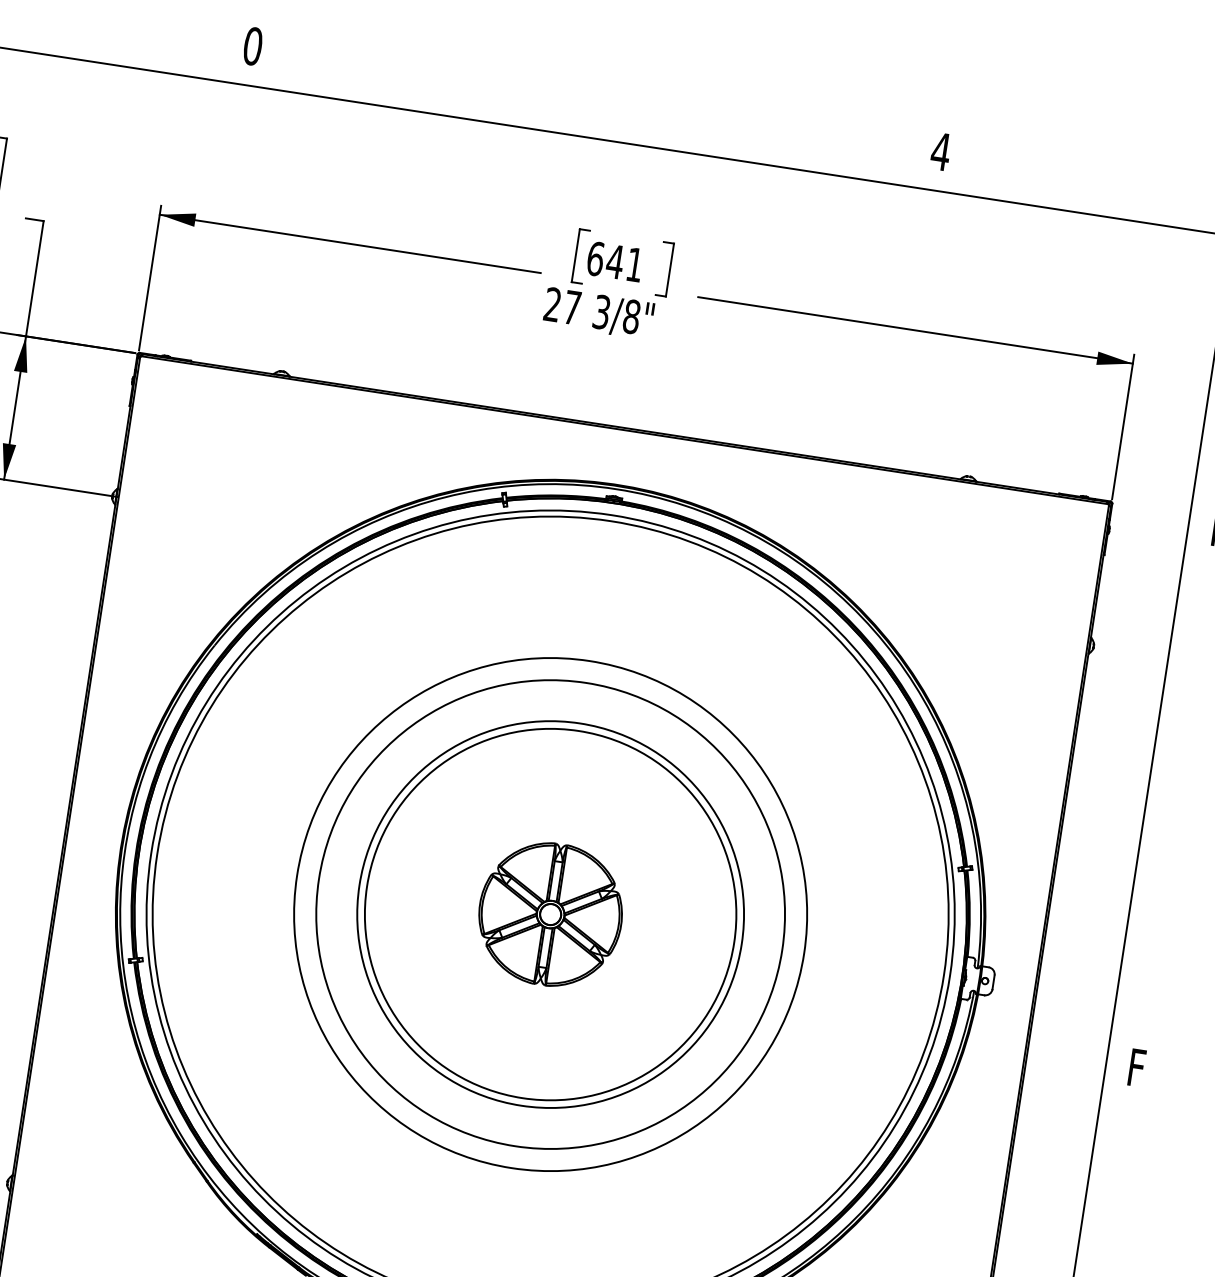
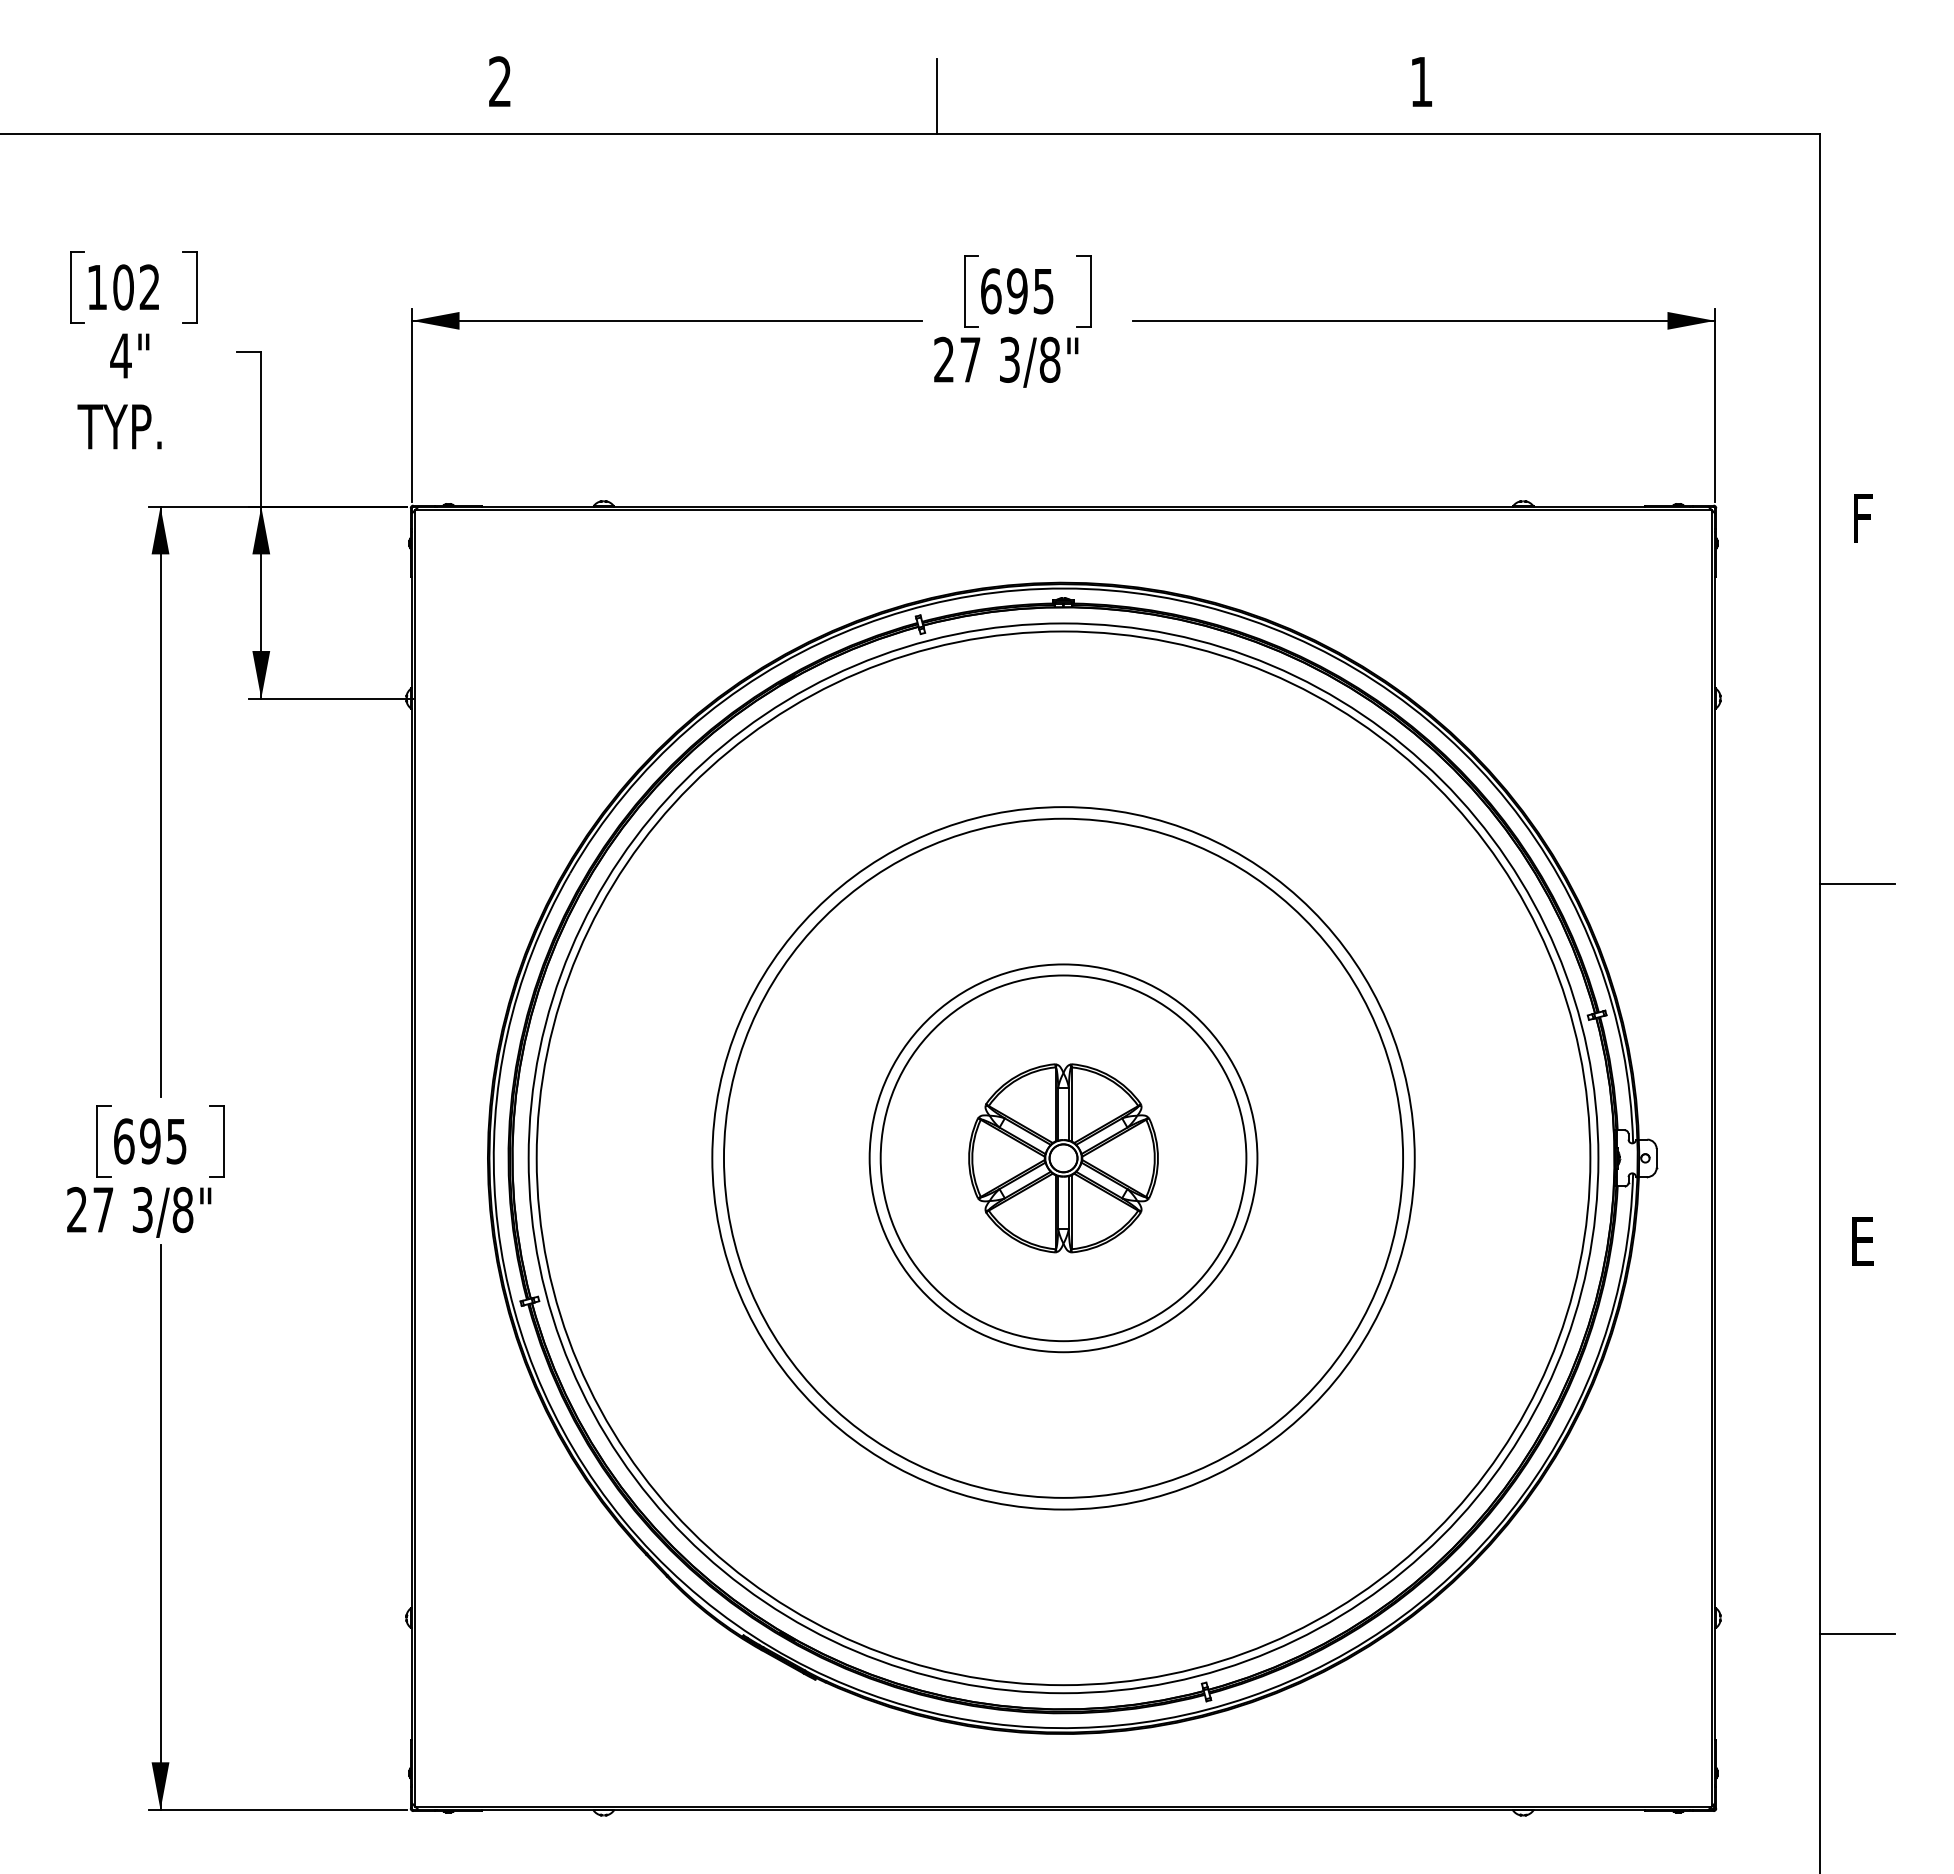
text: (252, 46) -> (499, 81), 0 -> 2
line: (577, 107) -> (936, 96), added
text: (940, 151) -> (1421, 81), 4 -> 1
text: (624, 263) -> (1029, 291), 641 -> 695
line: (1174, 800) -> (1857, 883), added
circle: (550, 914) -> (1063, 1158), size x0.62
circle: (550, 914) -> (1063, 1158), size x0.71
circle: (550, 914) -> (1063, 1158), size x1.43
text: (1139, 1068) -> (1865, 1241), F -> E

